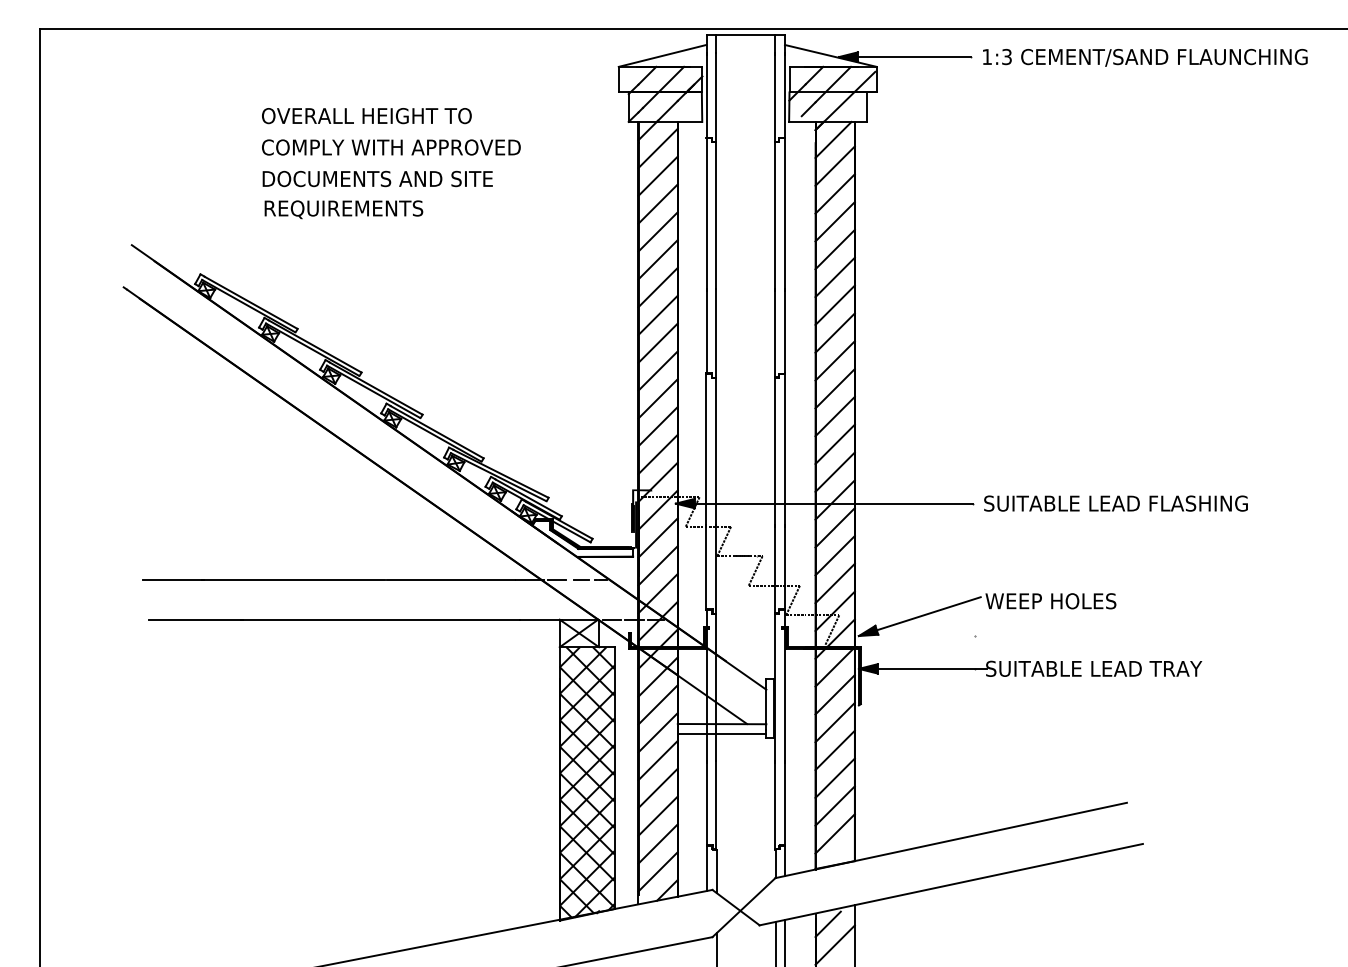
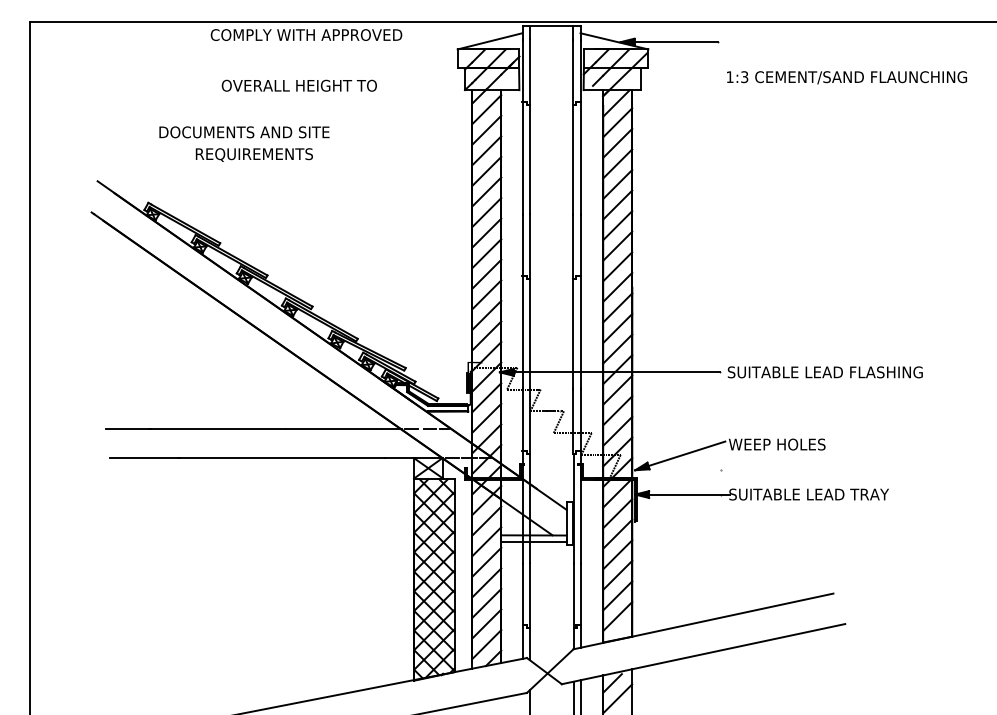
text: (1144, 57) -> (846, 77), moved
text: (365, 115) -> (298, 85), moved
text: (391, 146) -> (306, 34), moved
text: (377, 179) -> (244, 132), moved

